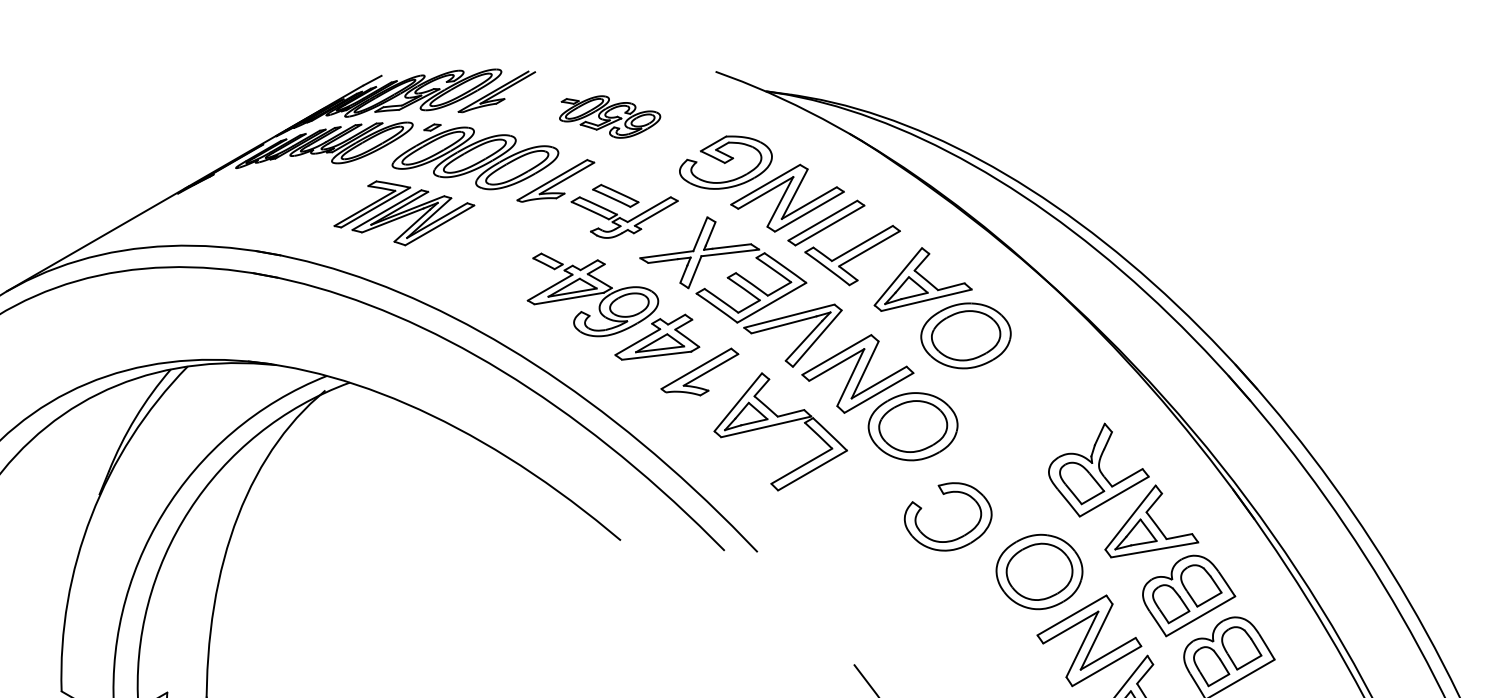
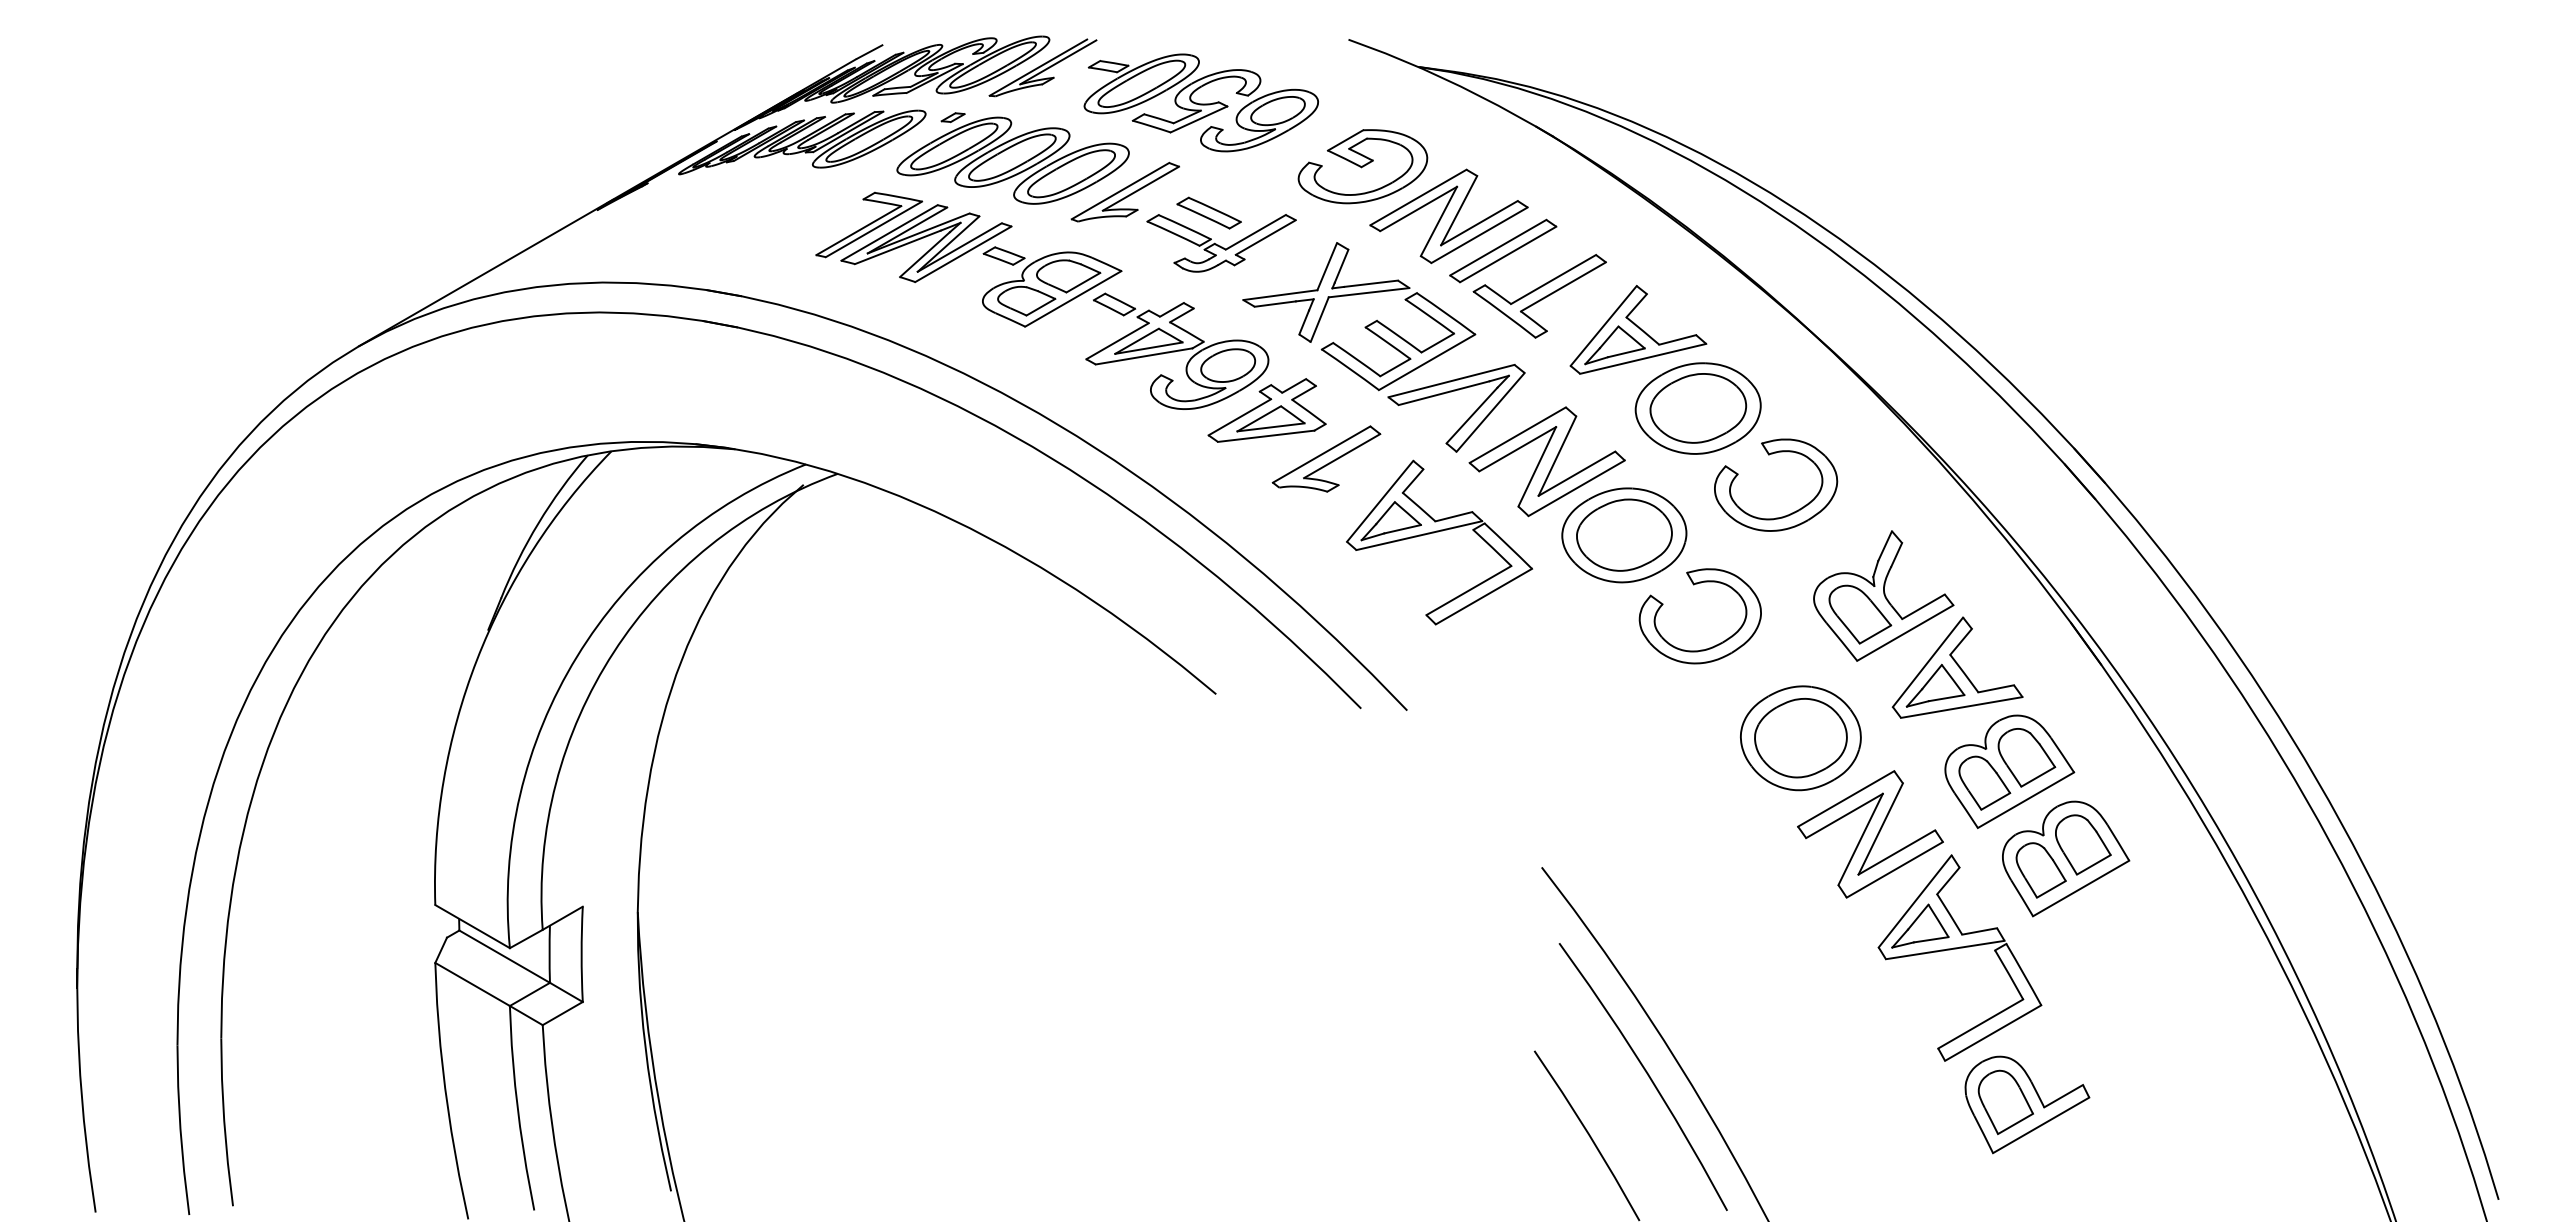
part: (609, 116) -> (1200, 102), size x1.67
part: (503, 248) -> (1052, 286), added
part: (1017, 369) -> (1769, 455), added
part: (944, 494) -> (1694, 585), moved

